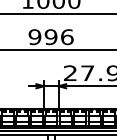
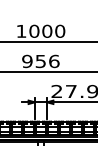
text: (50, 36) -> (40, 60), 996 -> 956

